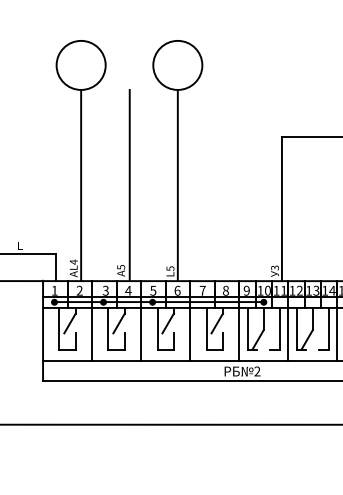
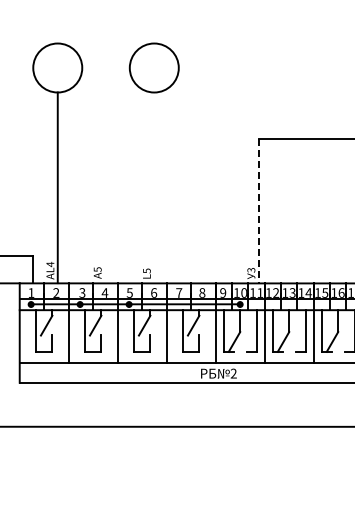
line: (129, 185) -> (106, 187), removed
line: (178, 185) -> (154, 187), removed
line: (282, 209) -> (258, 211), solid -> dashed

